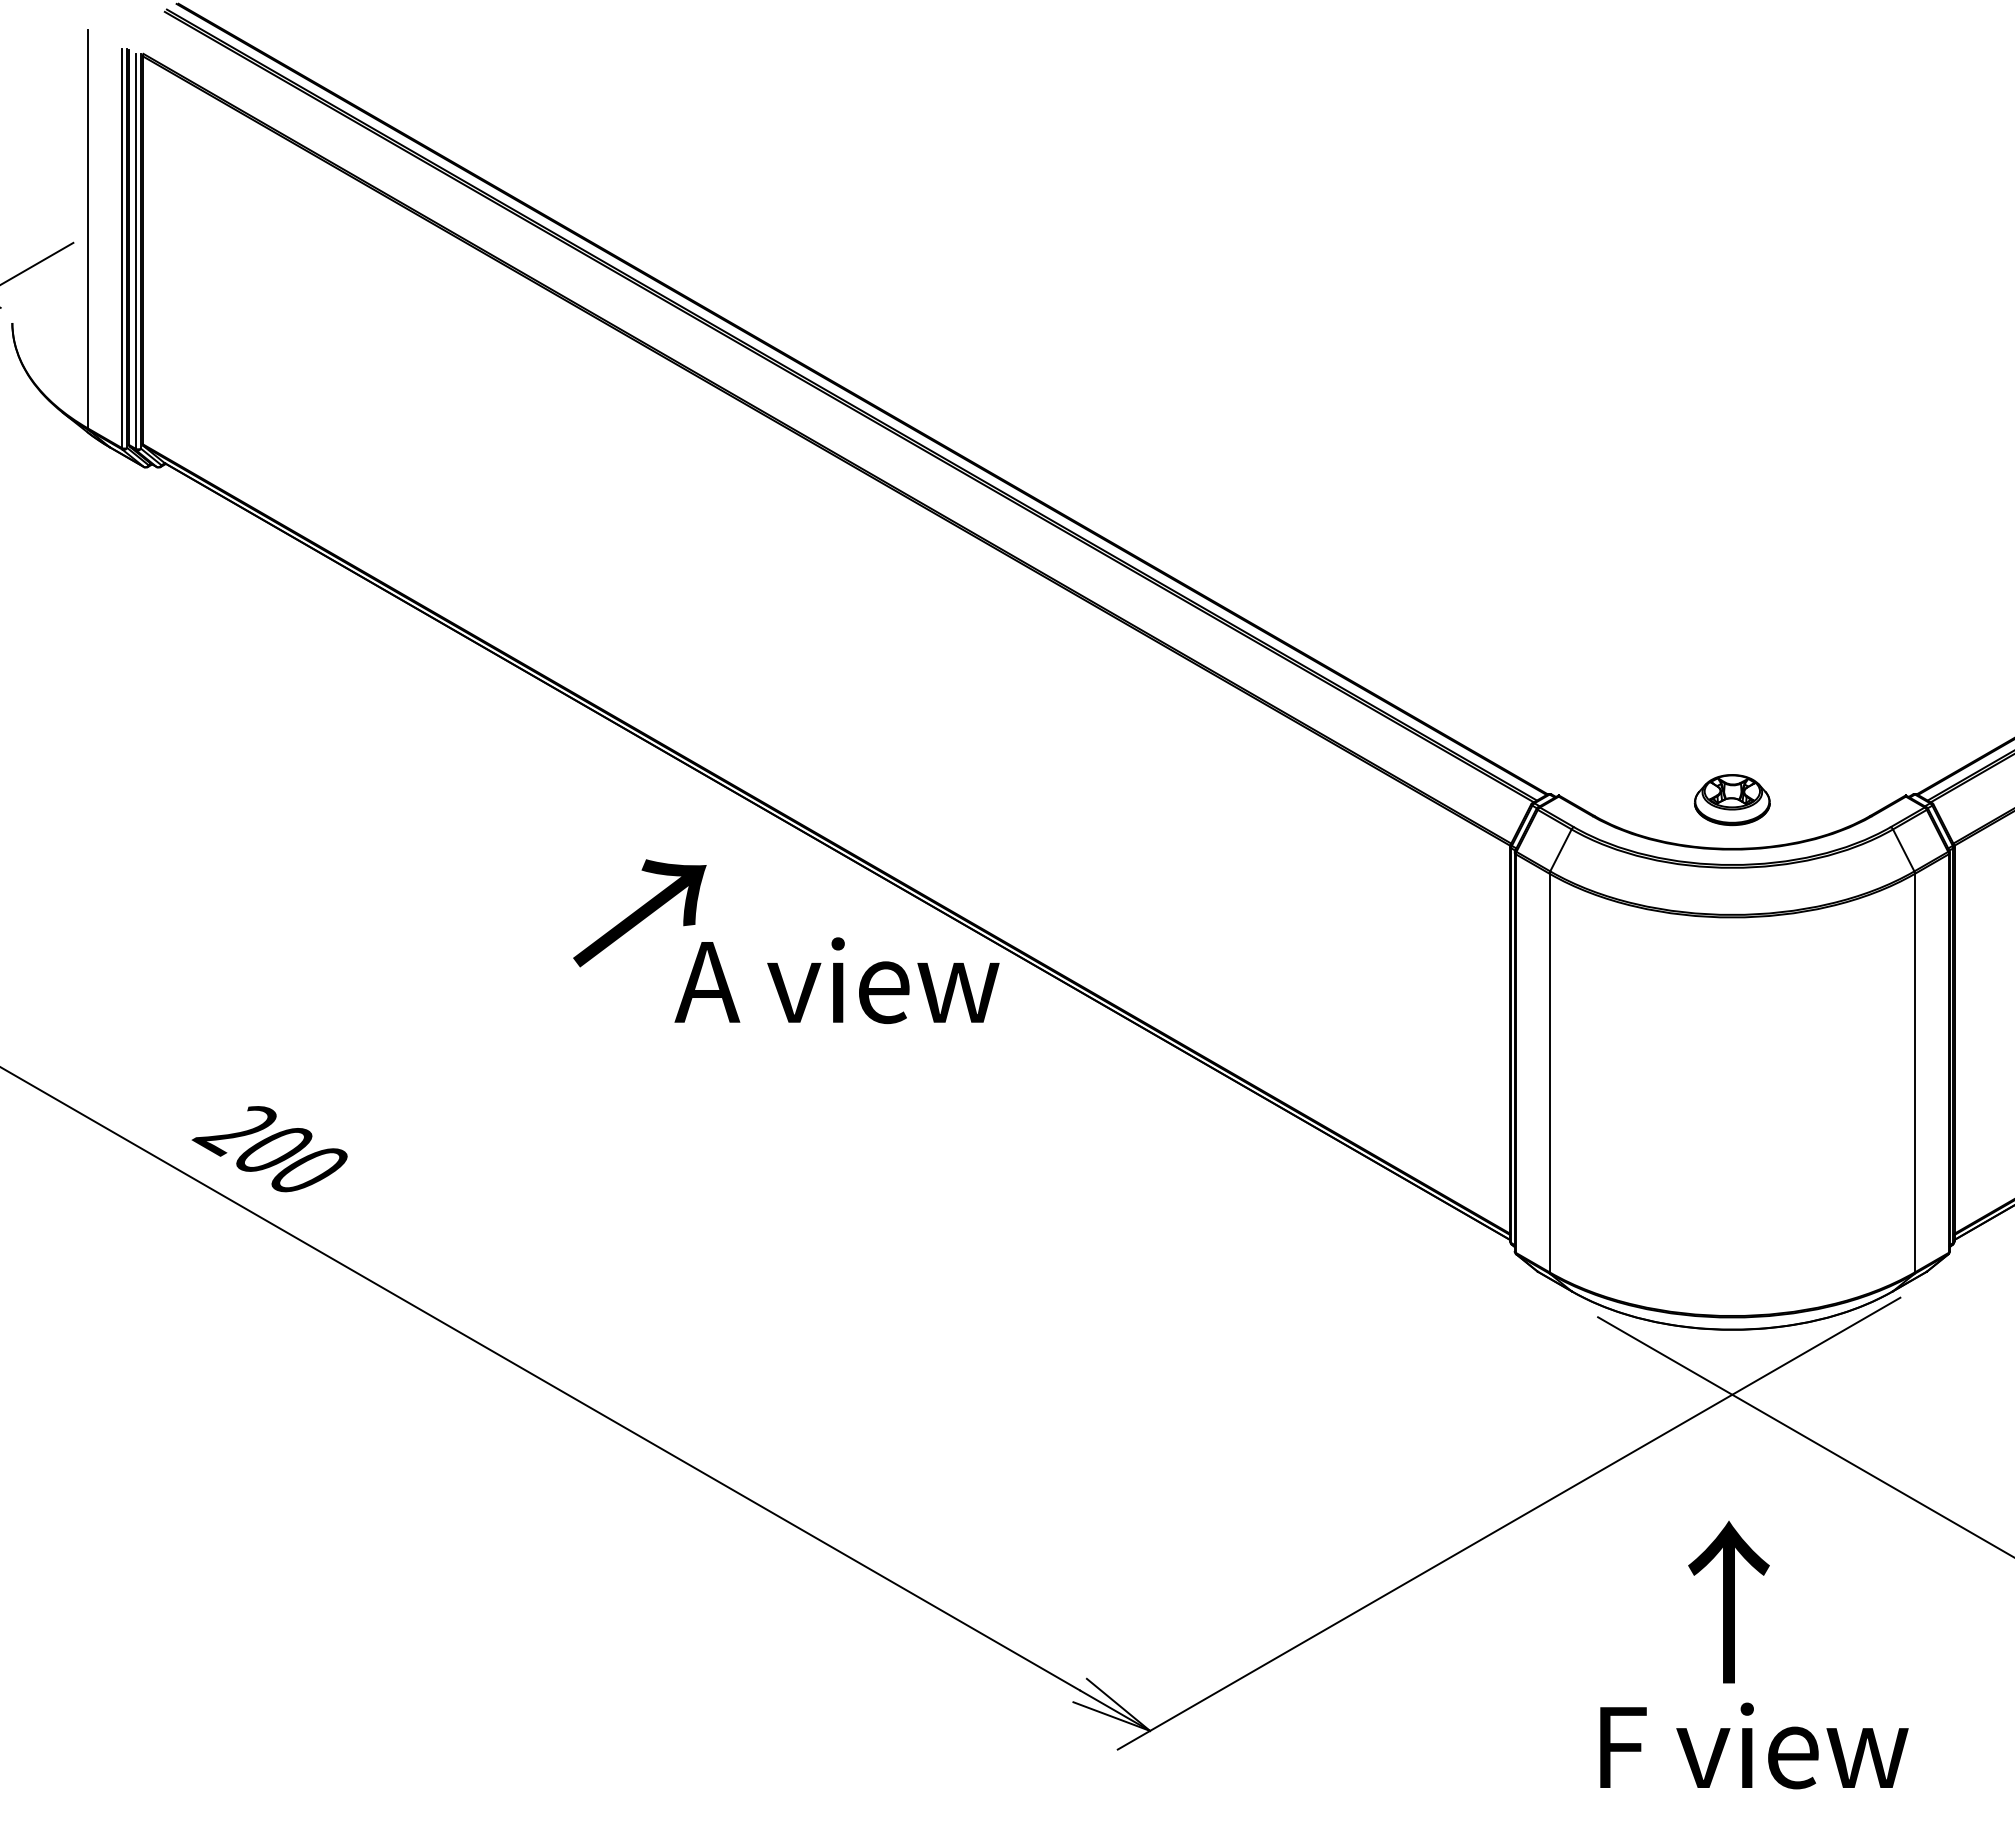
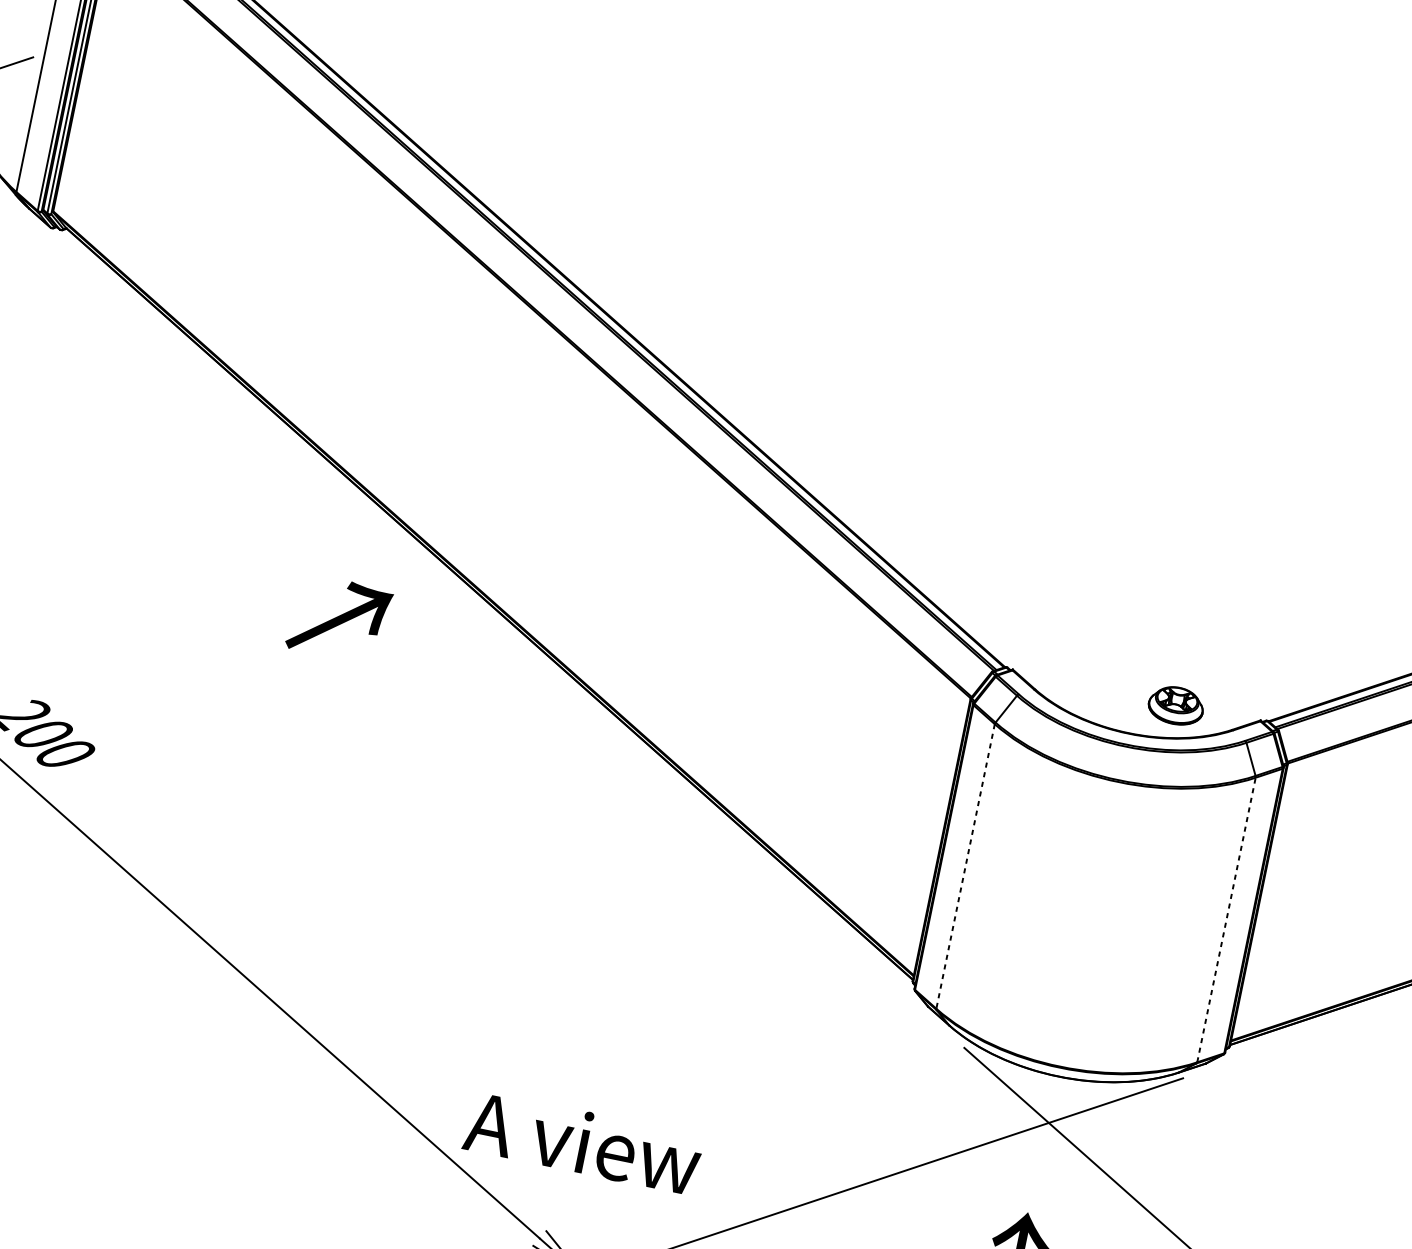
part: (1731, 800) -> (1175, 706), moved
text: (836, 980) -> (582, 1142), moved
line: (1915, 1072) -> (1226, 919), solid -> dashed
line: (1549, 1073) -> (965, 866), solid -> dashed

